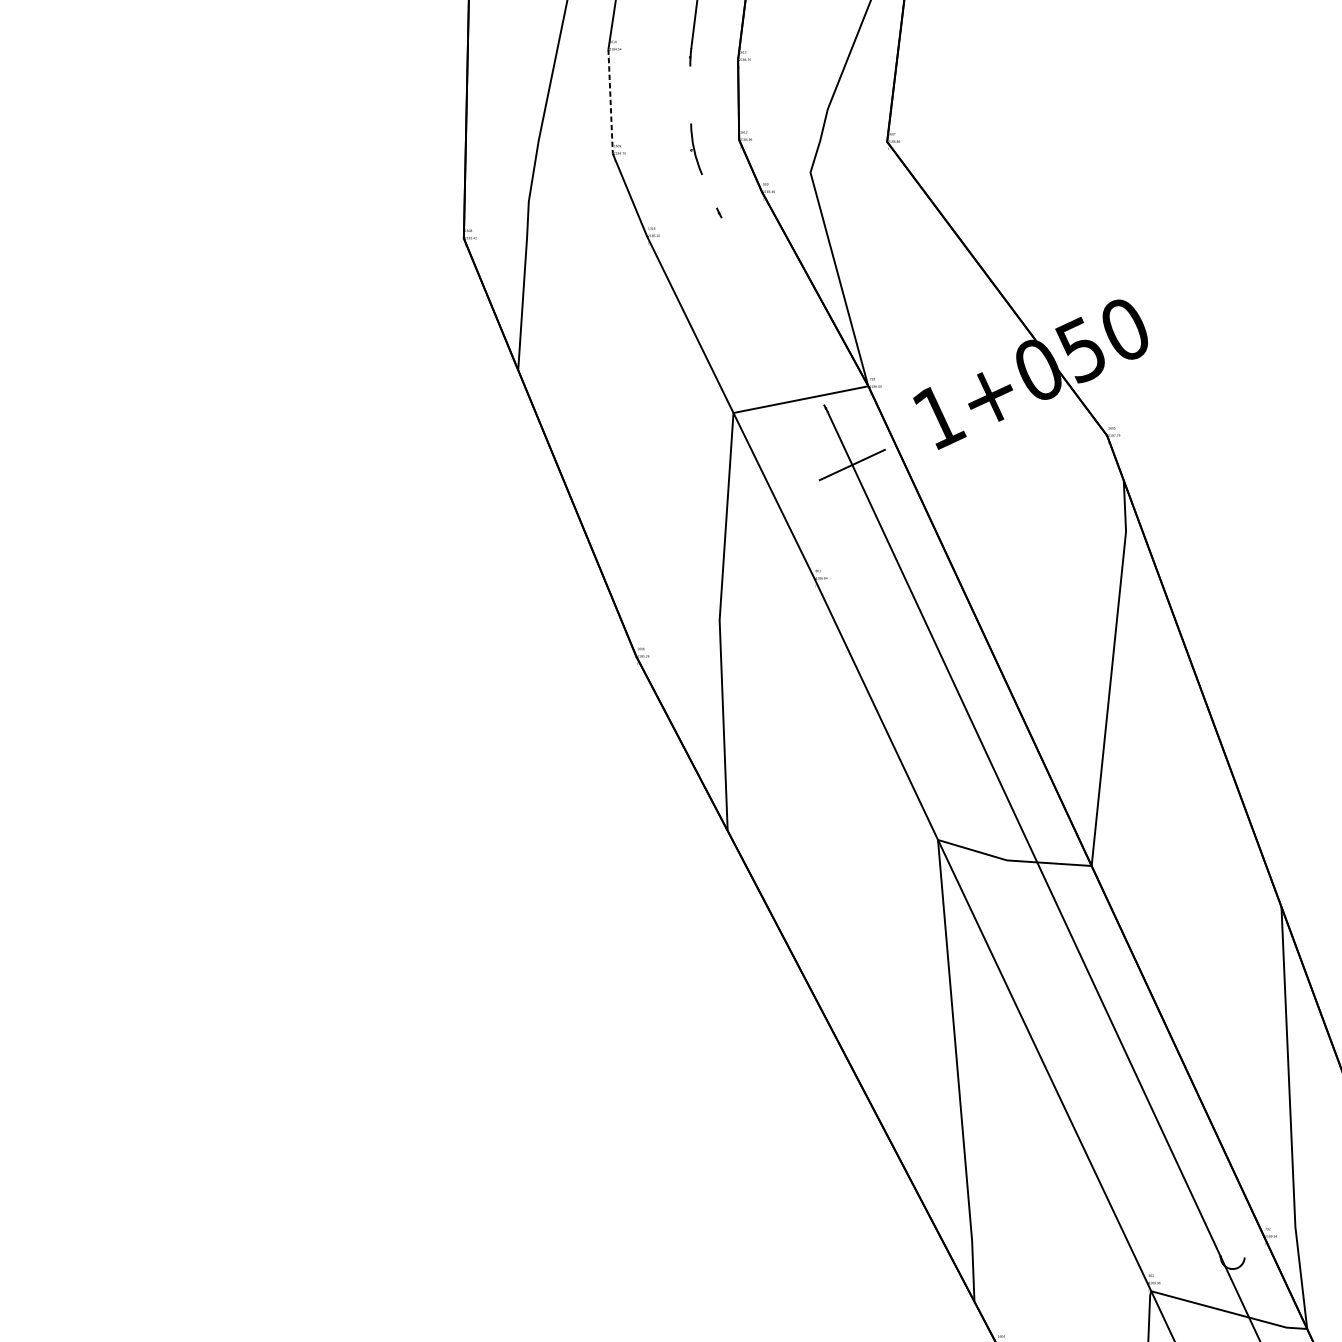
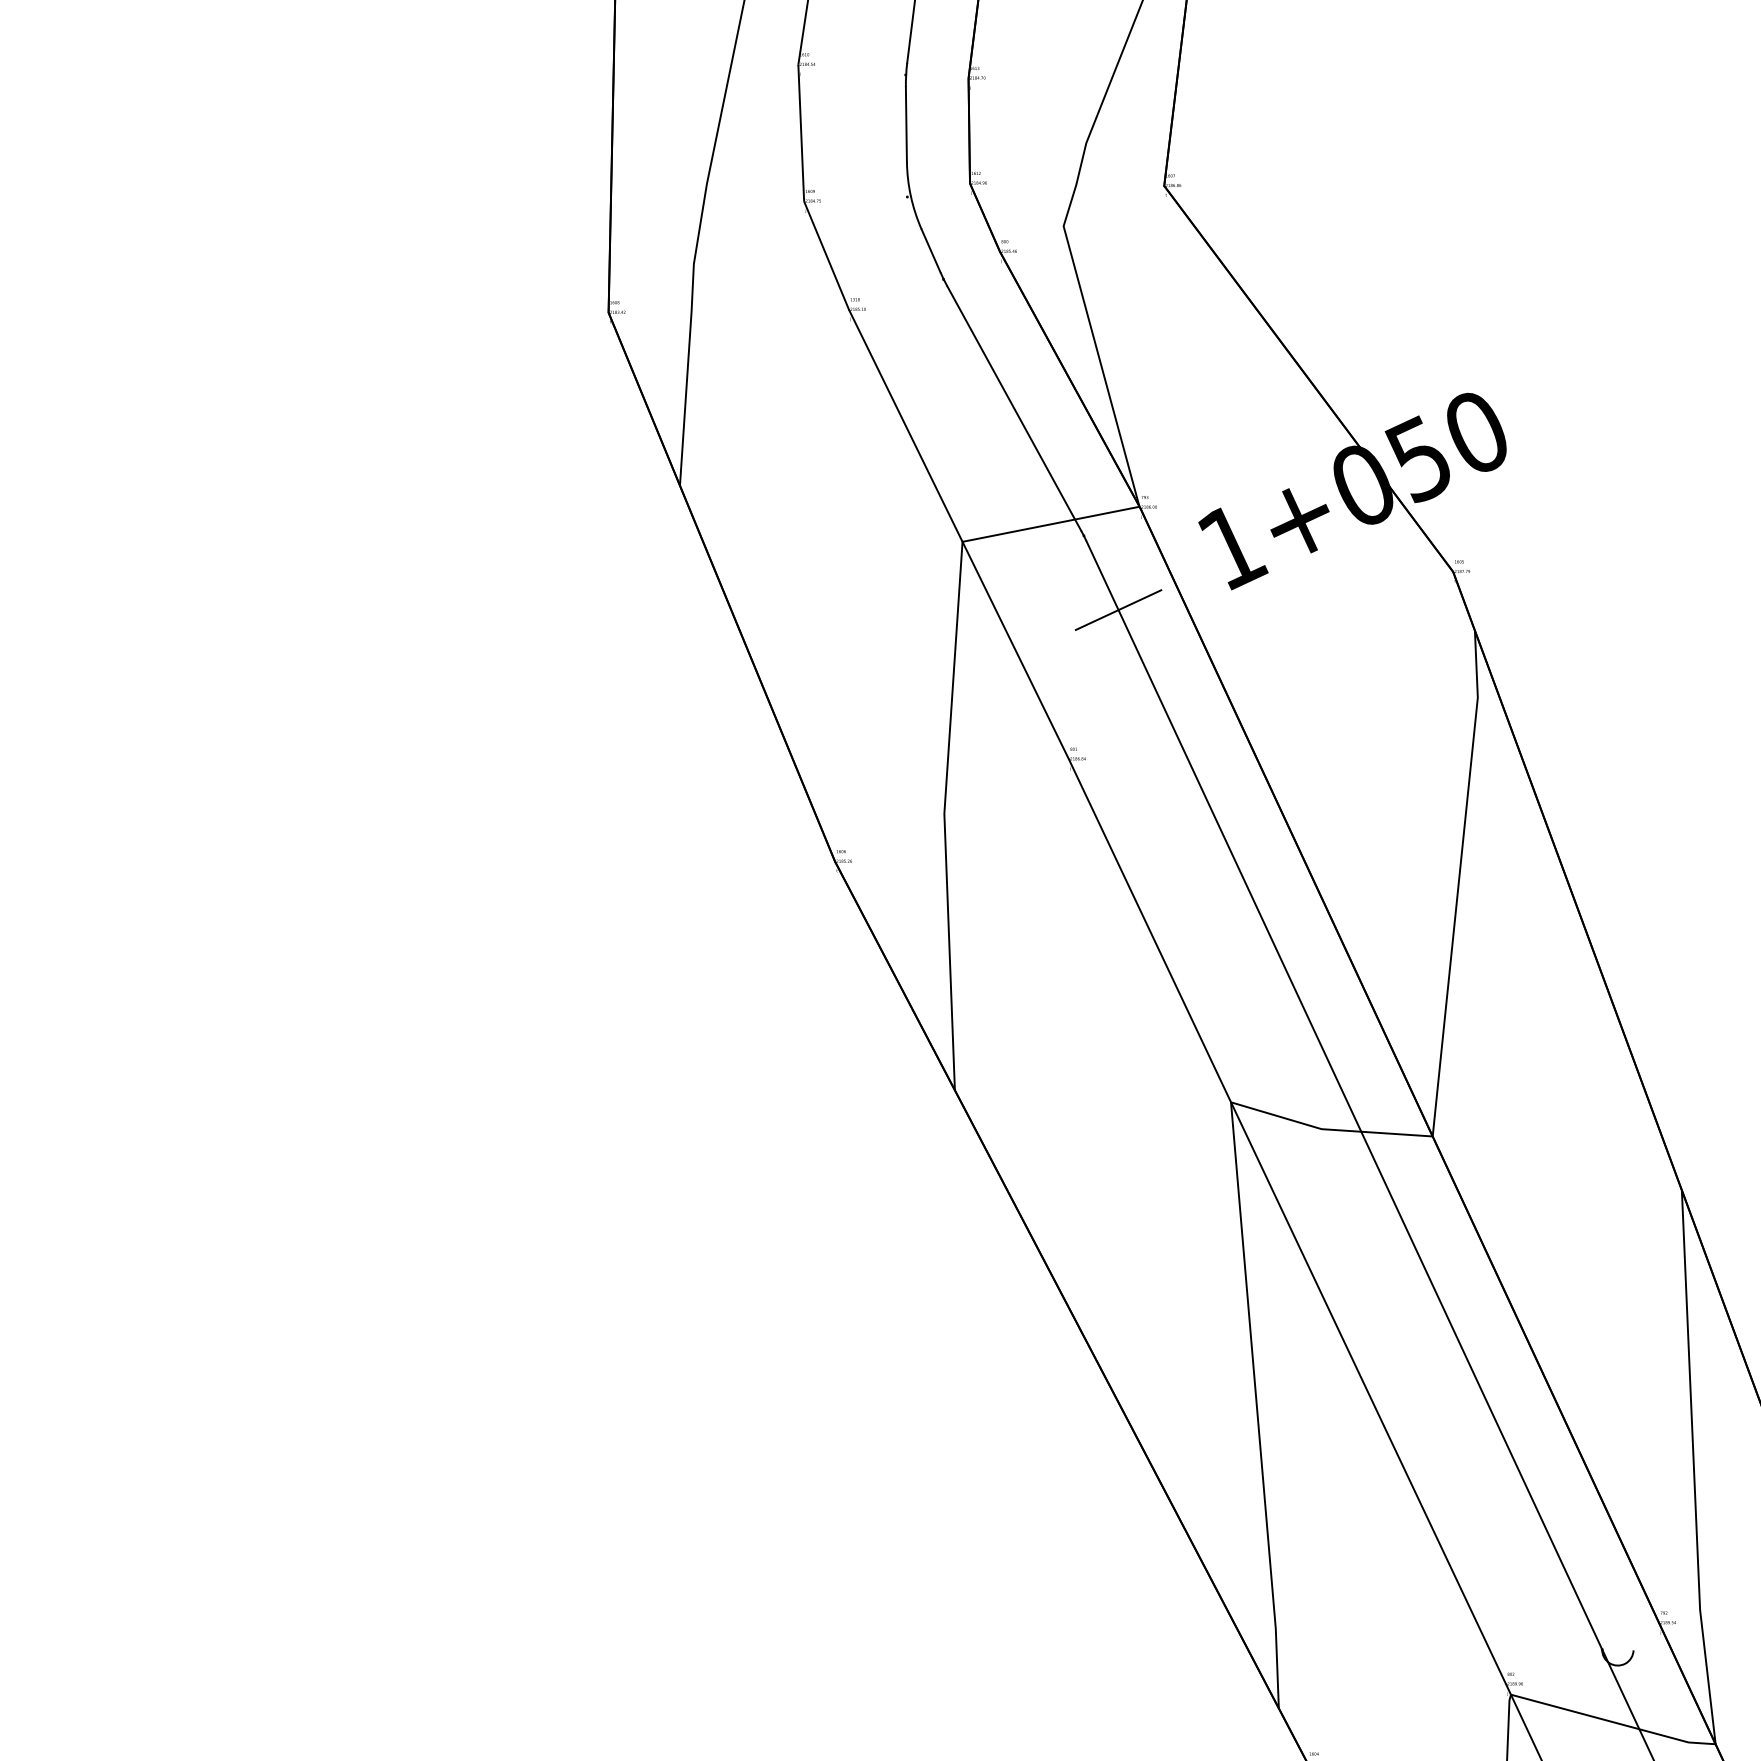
line: (690, 95) -> (905, 124), added
line: (610, 101) -> (801, 133), dashed -> solid
line: (709, 191) -> (930, 250), added
line: (773, 311) -> (1014, 408), added

